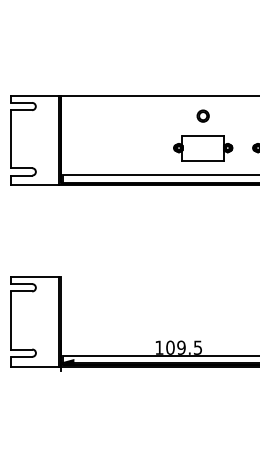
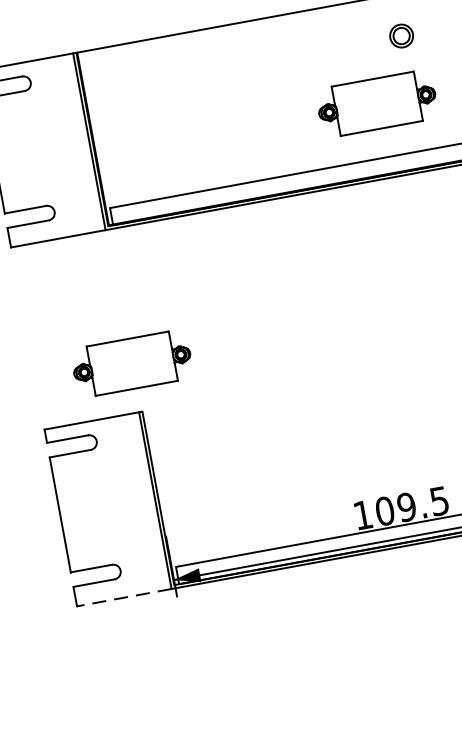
part: (202, 115) -> (400, 35), moved
part: (60, 253) -> (132, 364), added
line: (35, 366) -> (124, 597), solid -> dashed

